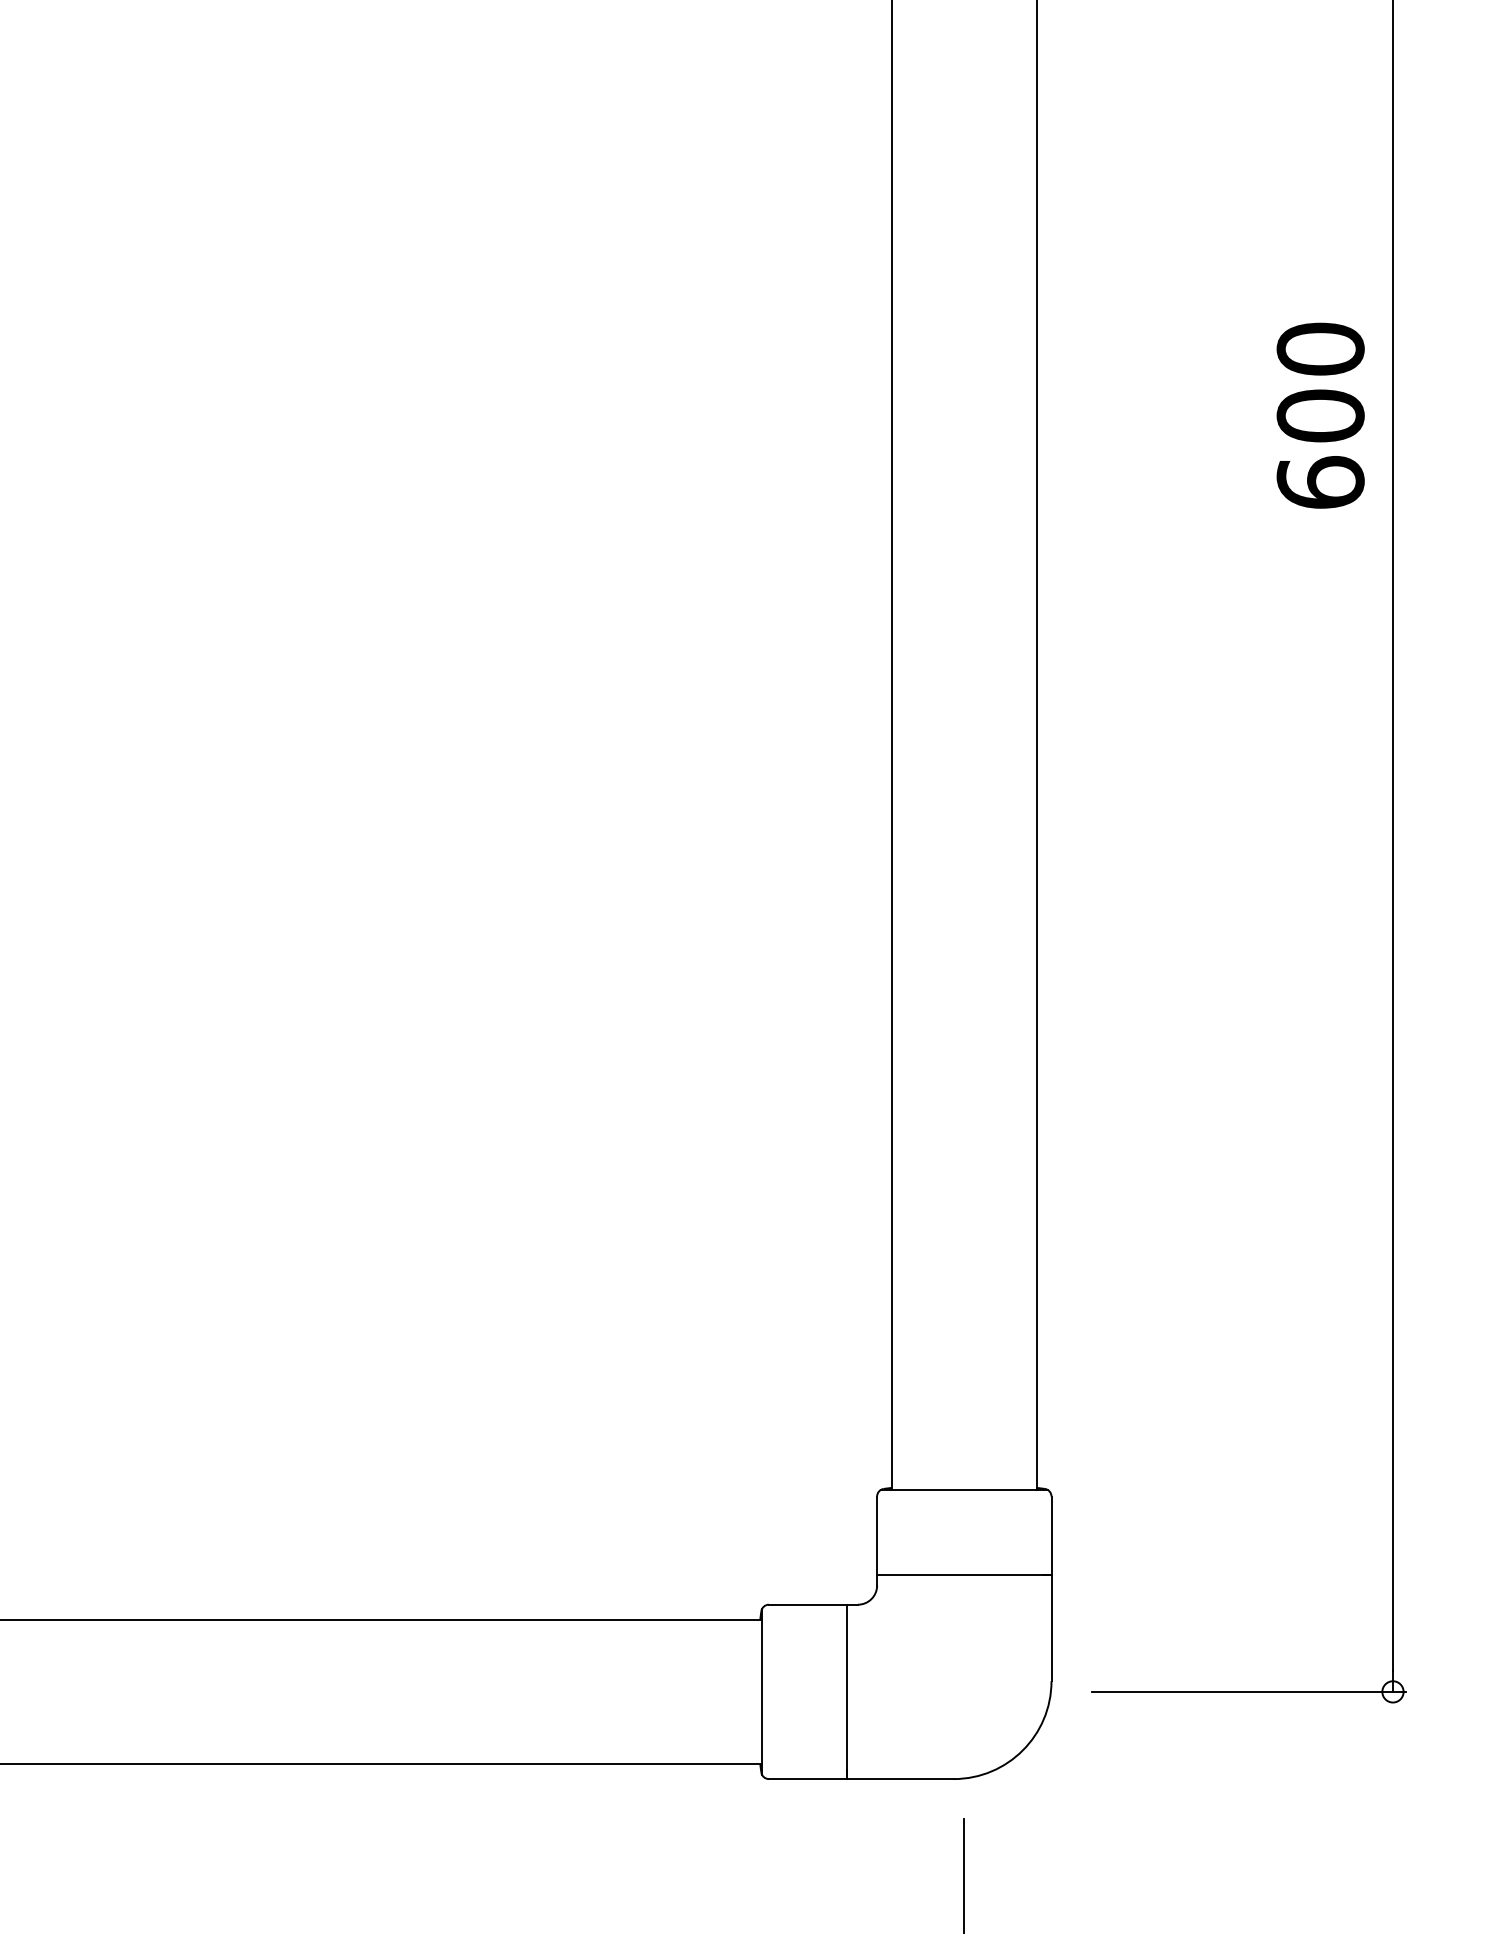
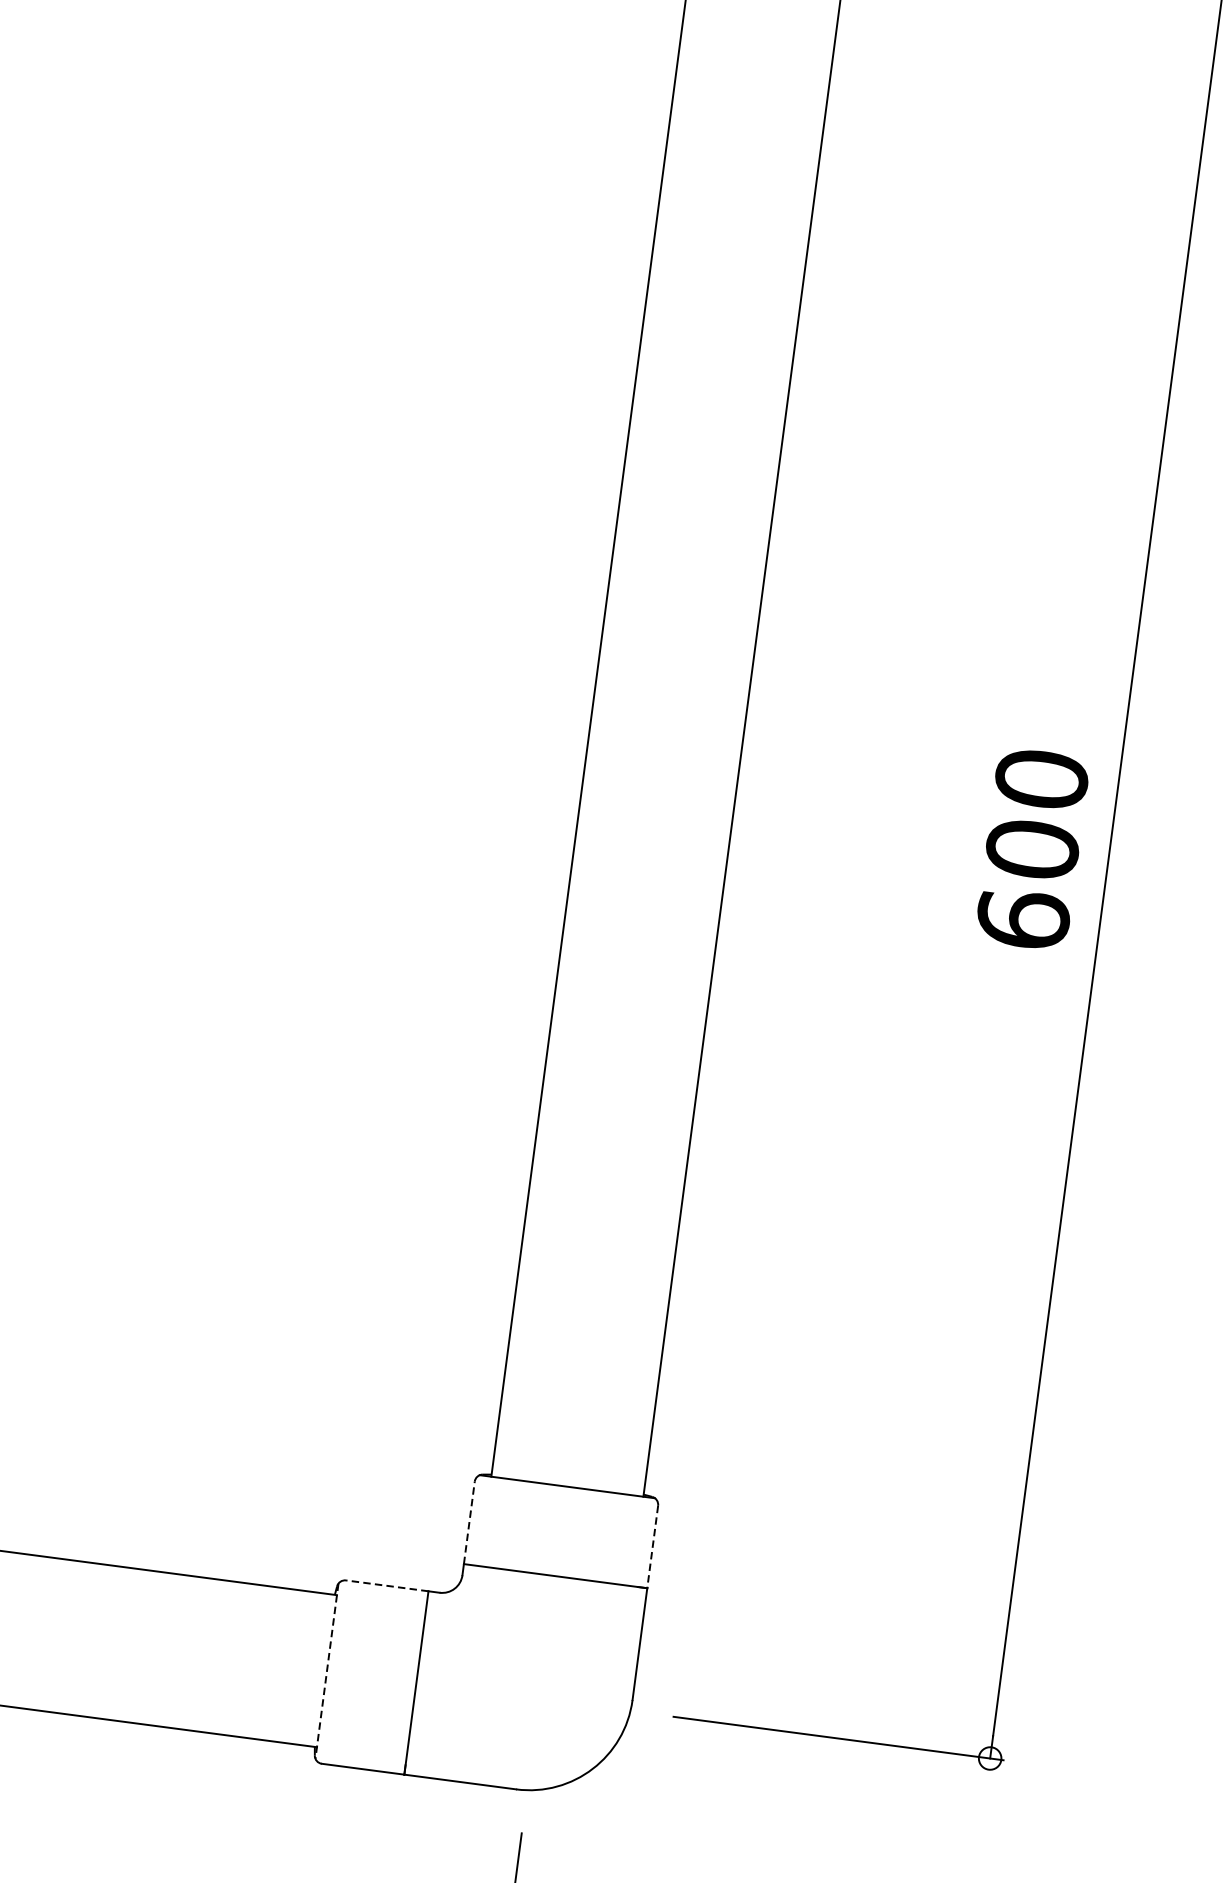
text: (1320, 415) -> (1032, 848), moved
line: (877, 1535) -> (469, 1522), solid -> dashed
line: (1051, 1536) -> (652, 1547), solid -> dashed
line: (807, 1604) -> (386, 1585), solid -> dashed
line: (762, 1692) -> (327, 1671), solid -> dashed

